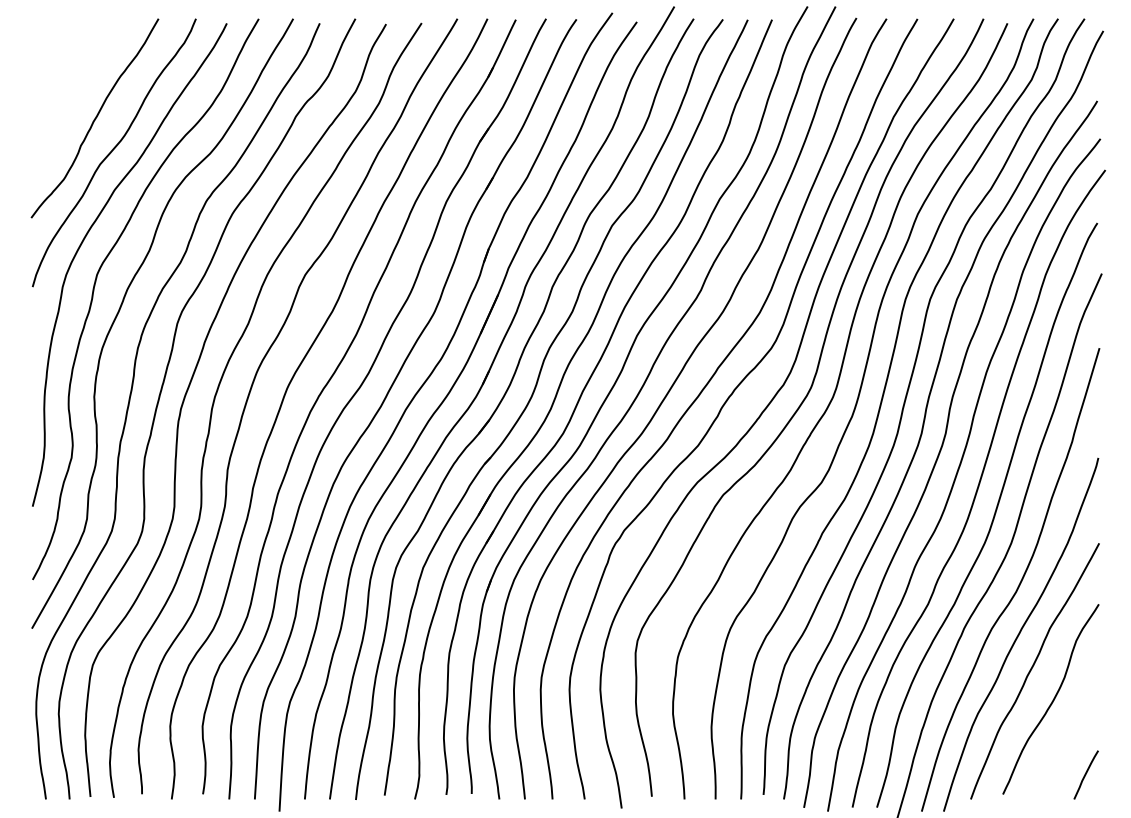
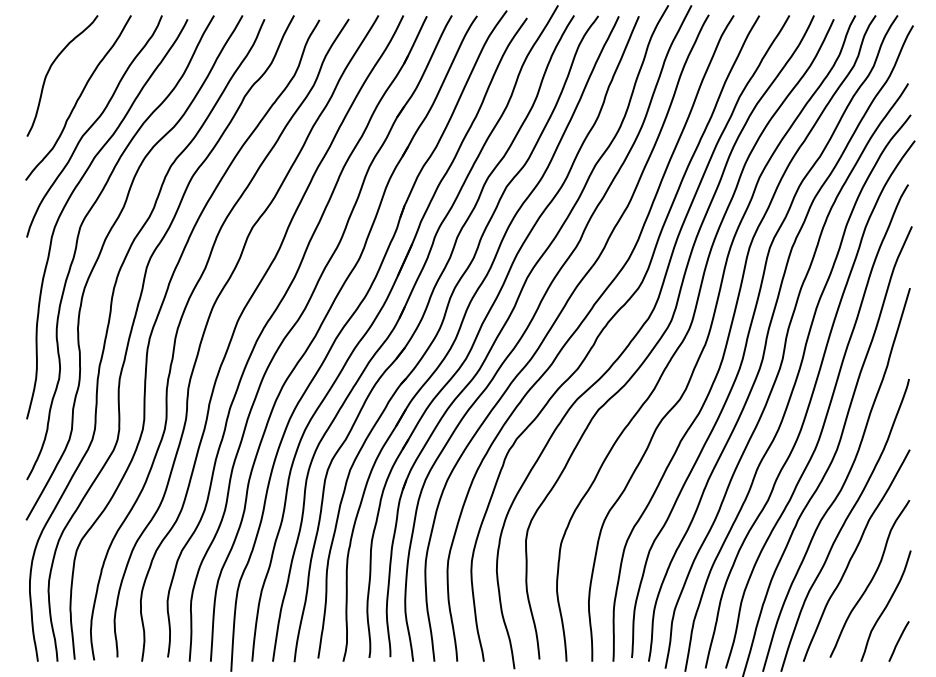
curve: (61, 84) -> (50, 69), added
curve: (1069, 731) -> (885, 605), added

